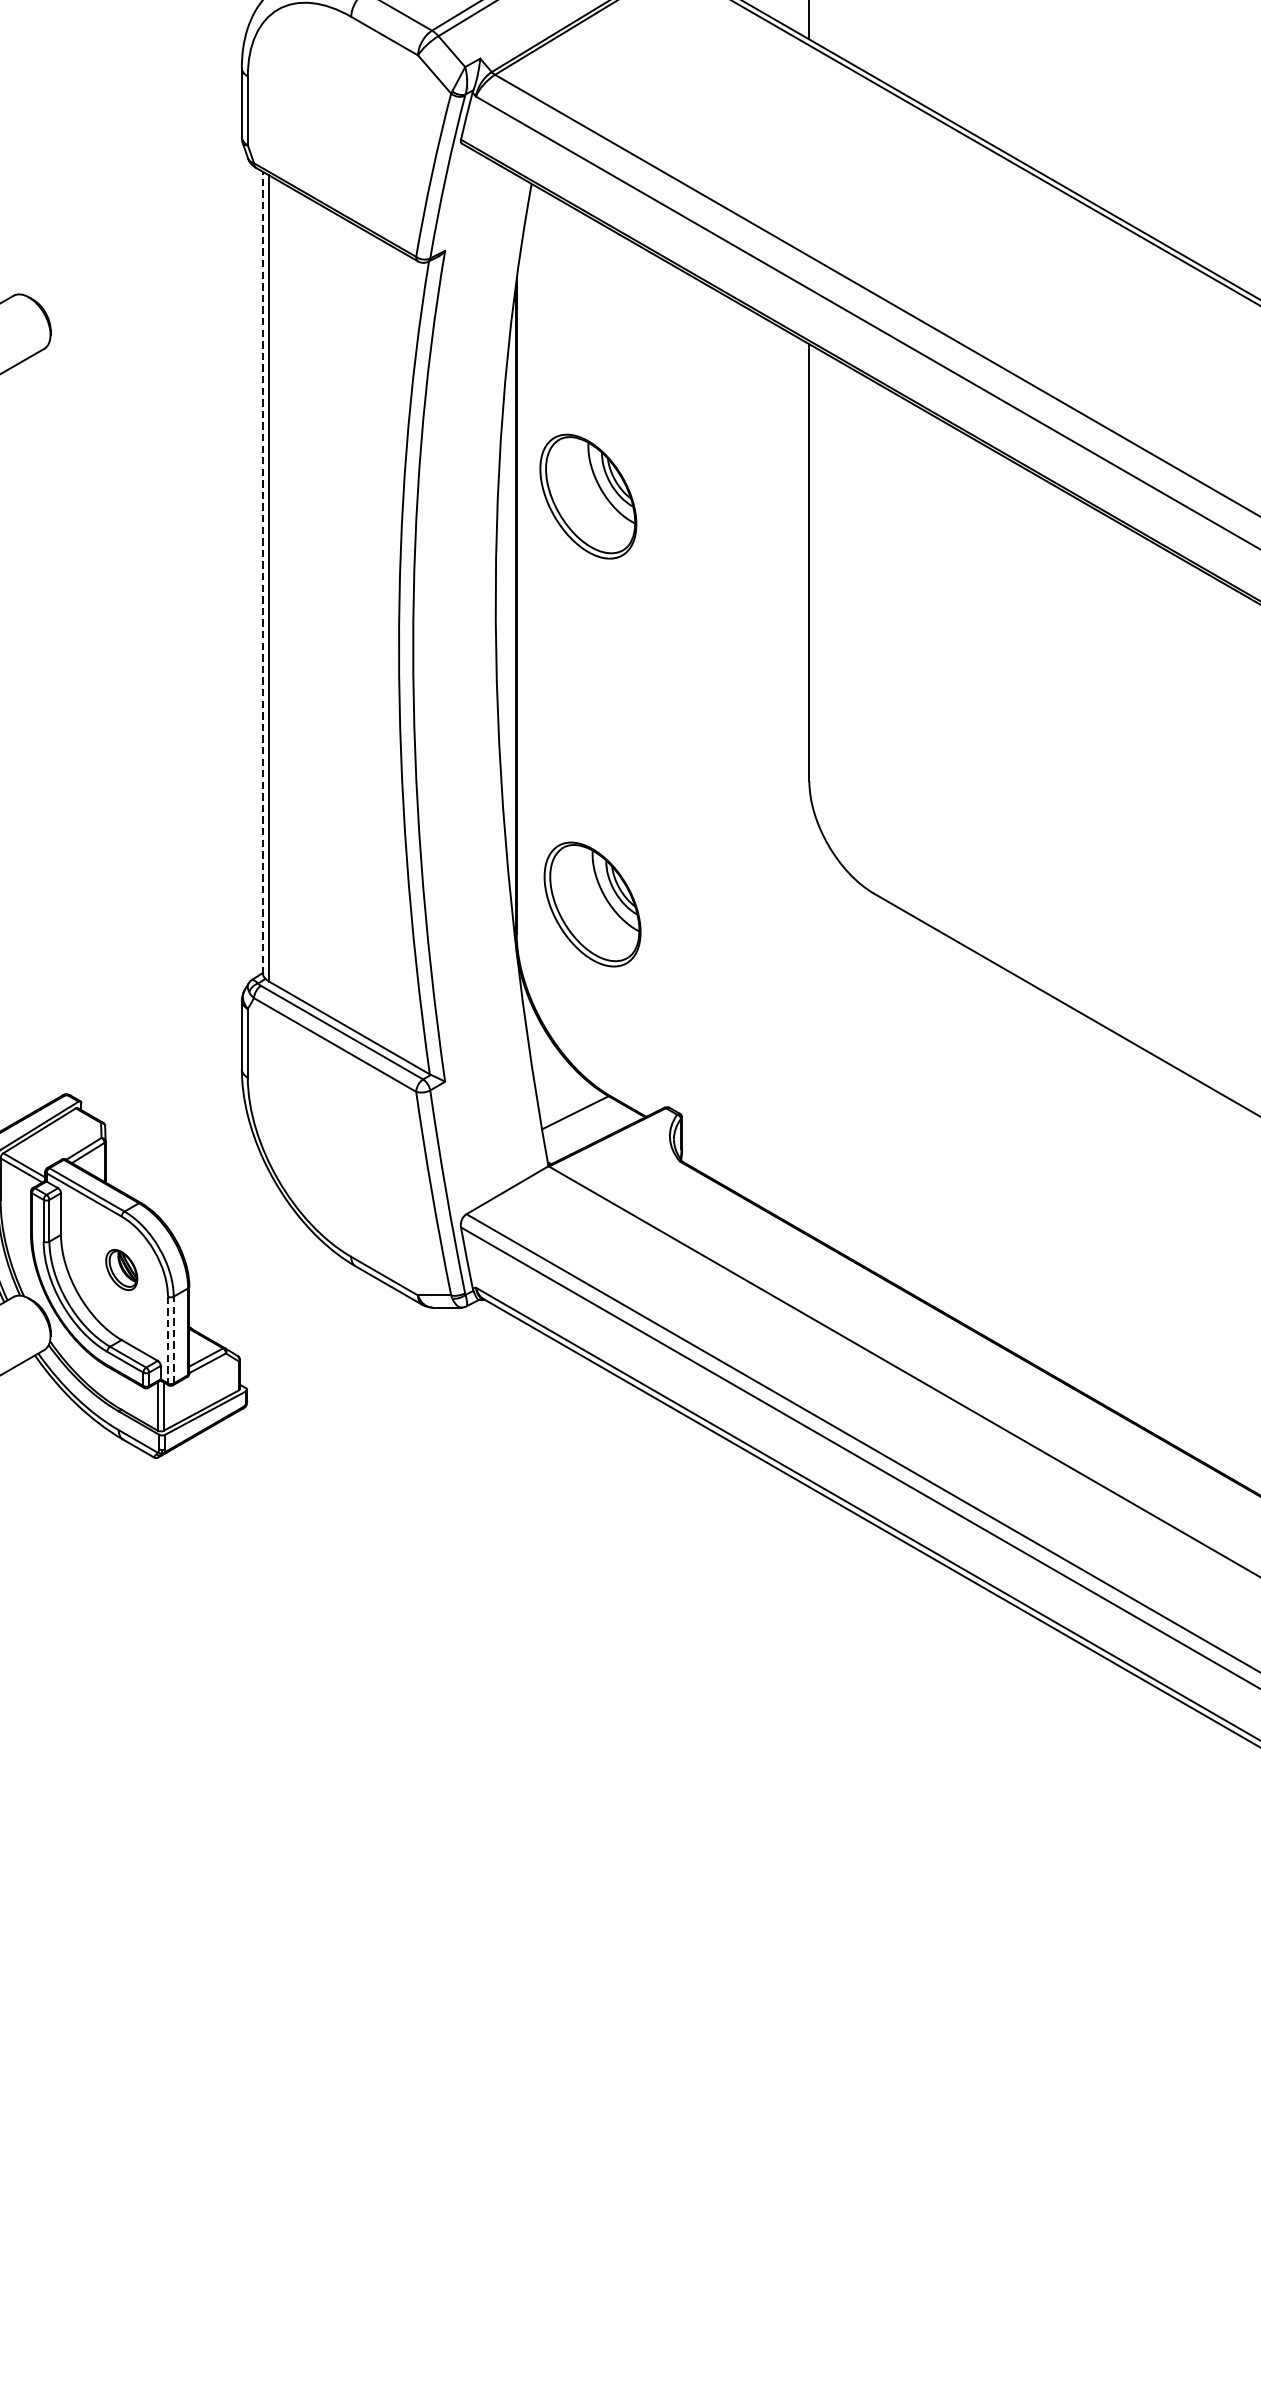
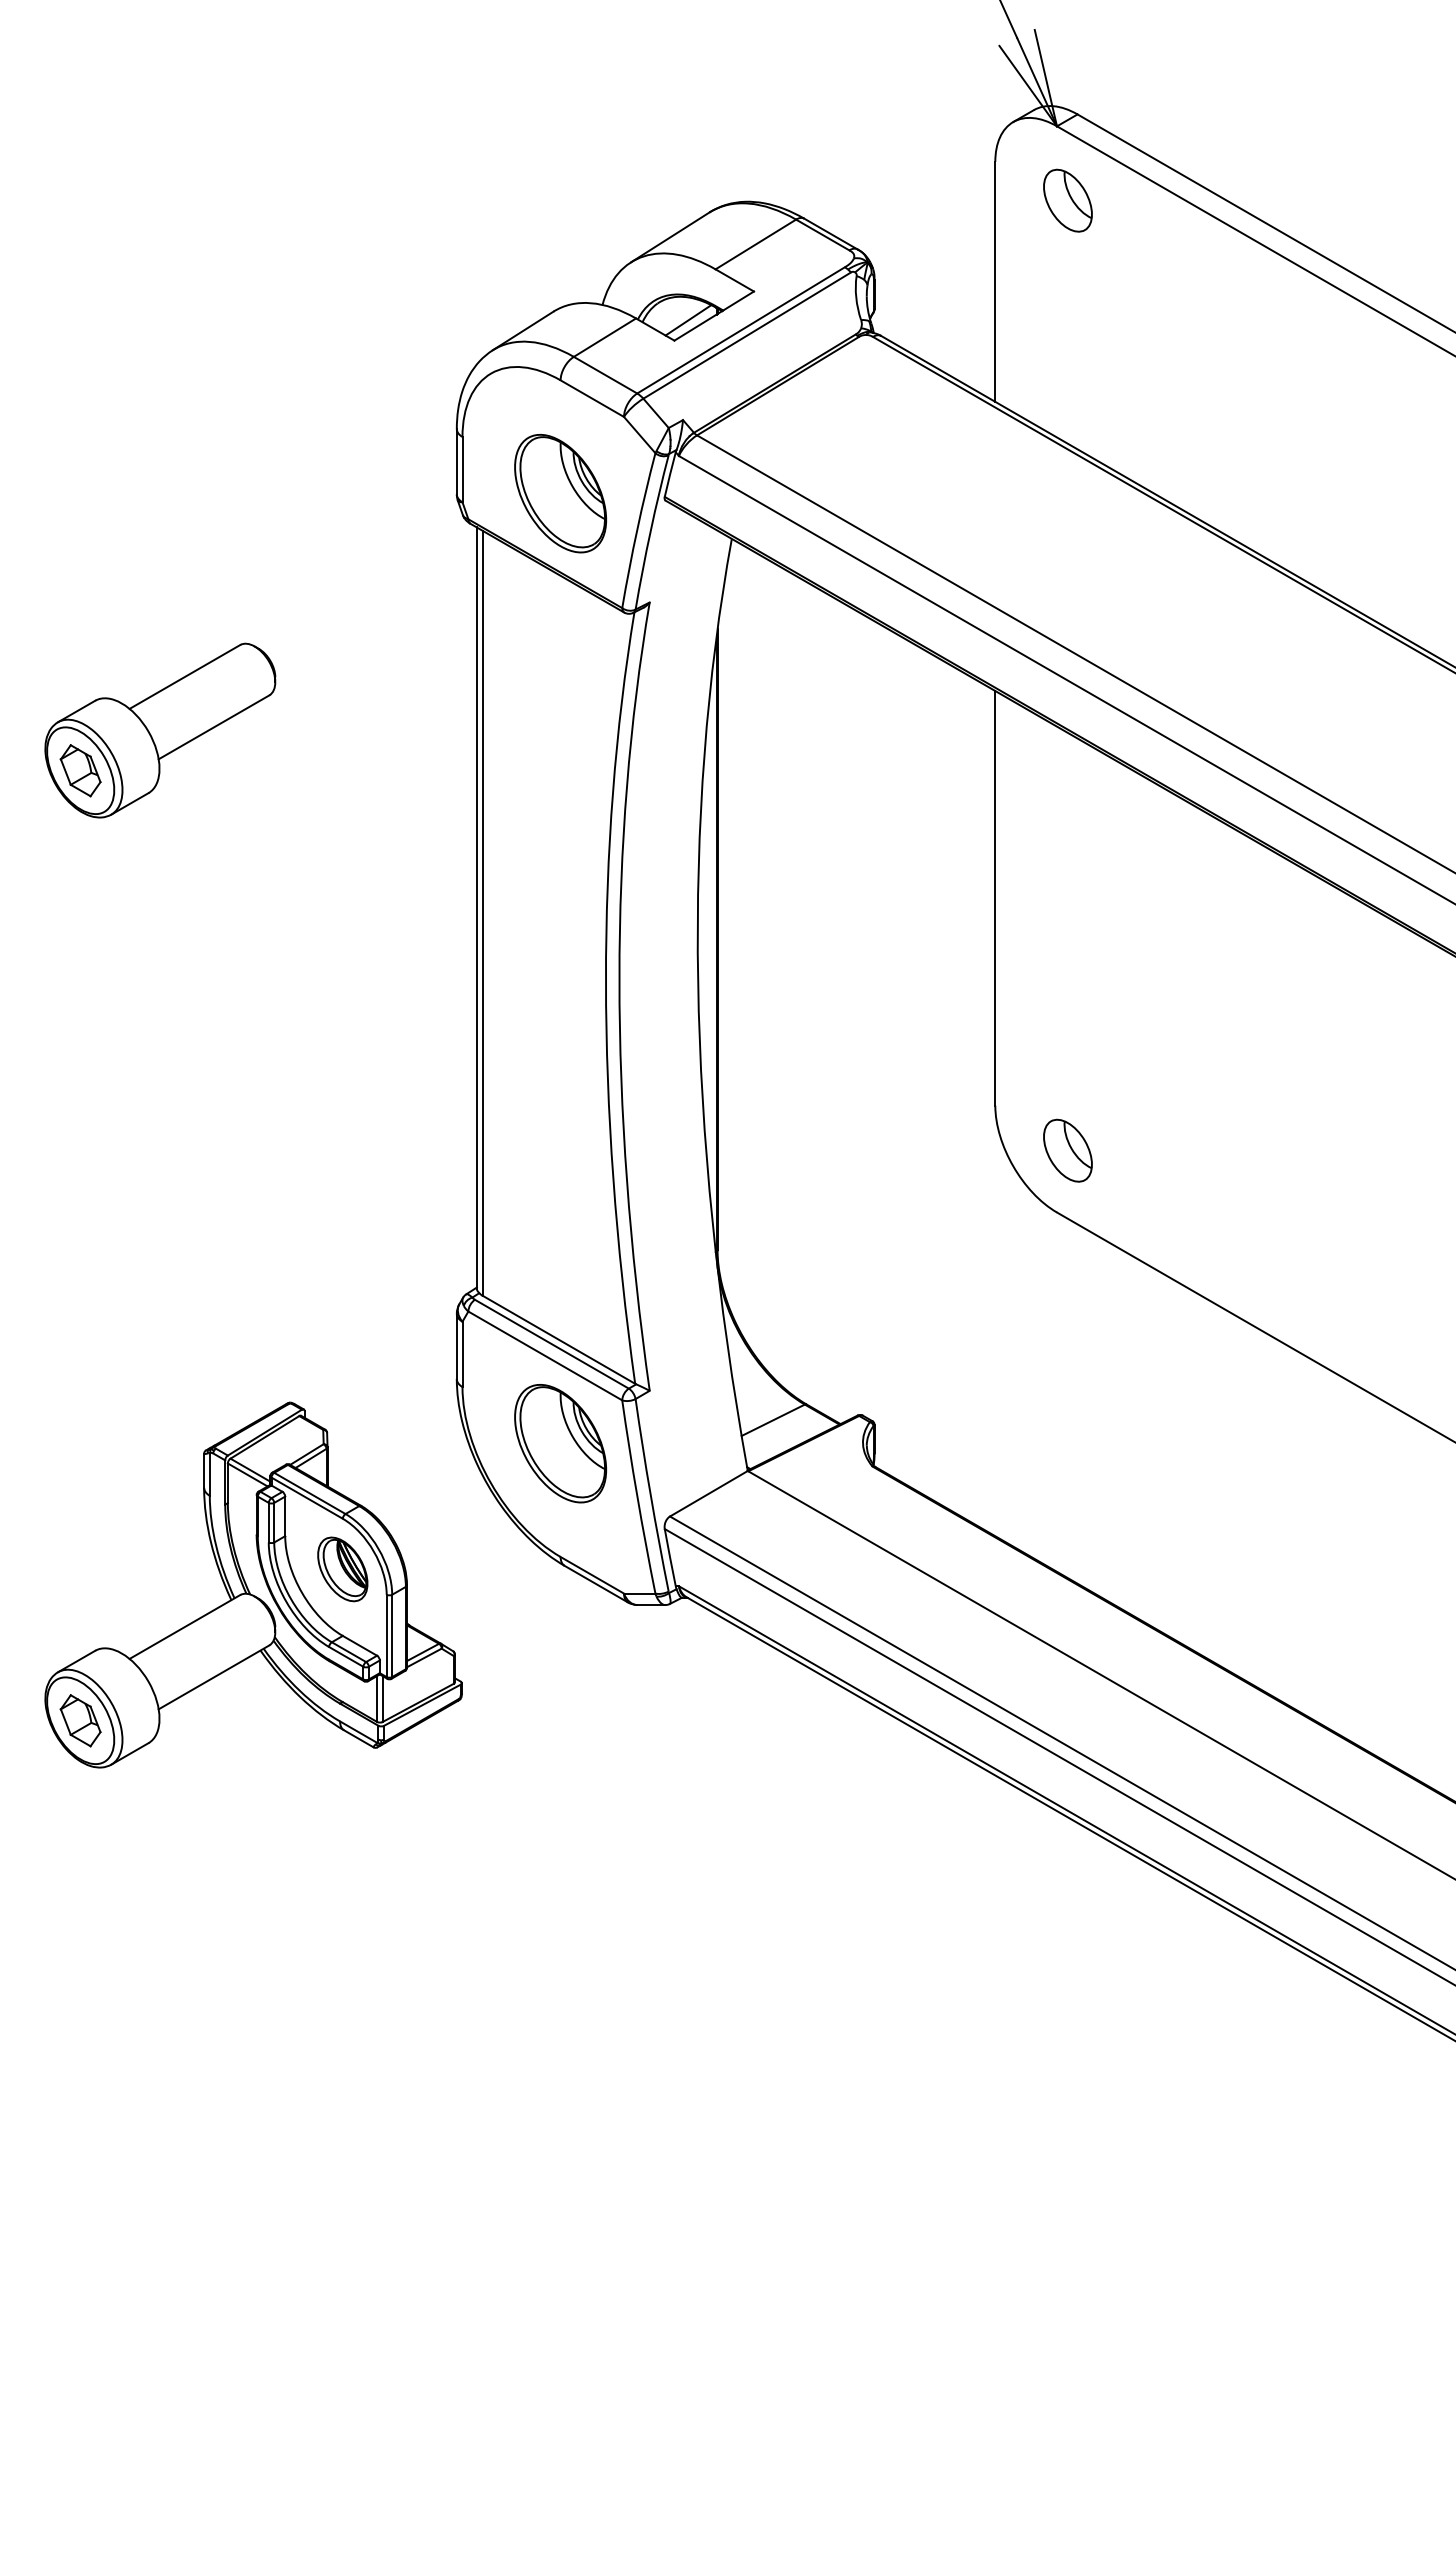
part: (588, 496) -> (560, 493), moved
line: (262, 573) -> (476, 908), dashed -> solid
part: (885, 828) -> (1067, 1150), added
part: (592, 904) -> (560, 1443), moved
part: (121, 1270) -> (342, 1569), size x1.67
line: (174, 1339) -> (392, 1635), dashed -> solid
line: (167, 1340) -> (386, 1636), dashed -> solid

